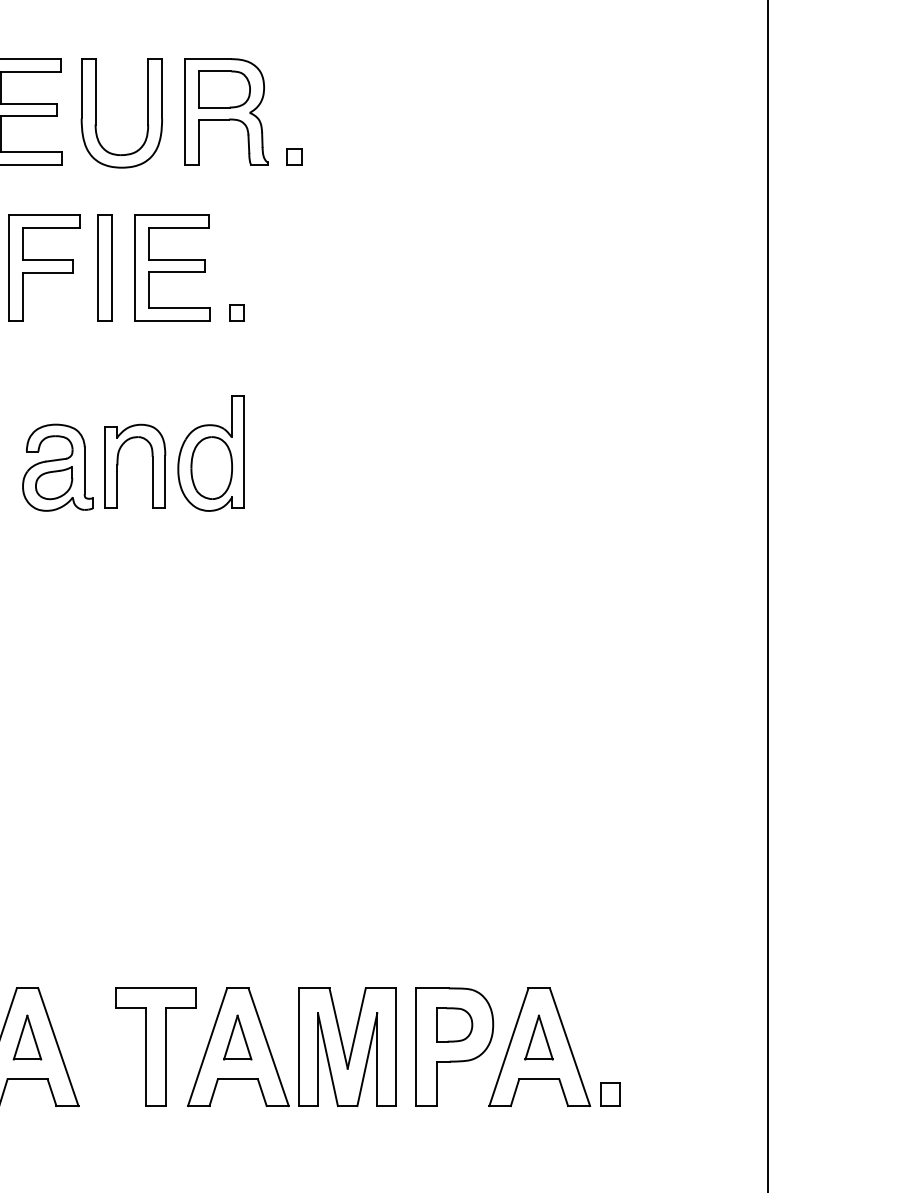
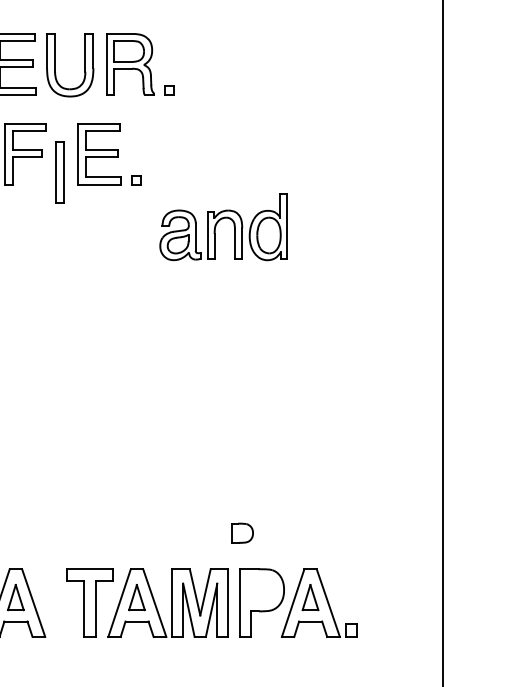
part: (103, 268) -> (59, 172), moved
part: (122, 448) -> (217, 224), moved
part: (453, 1023) -> (242, 532), moved

